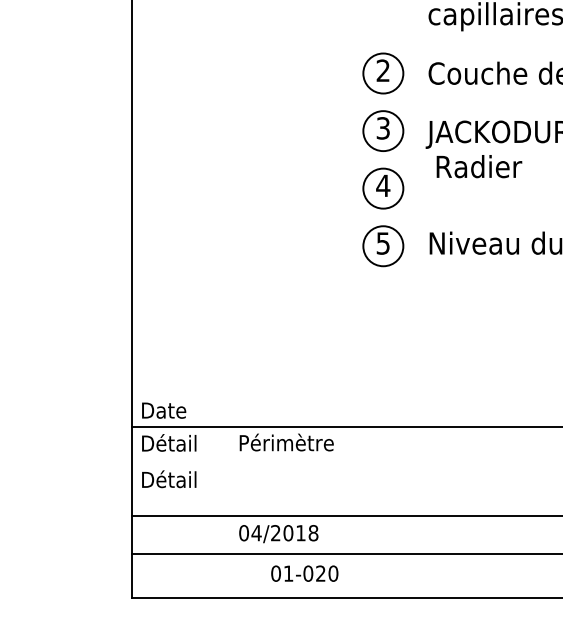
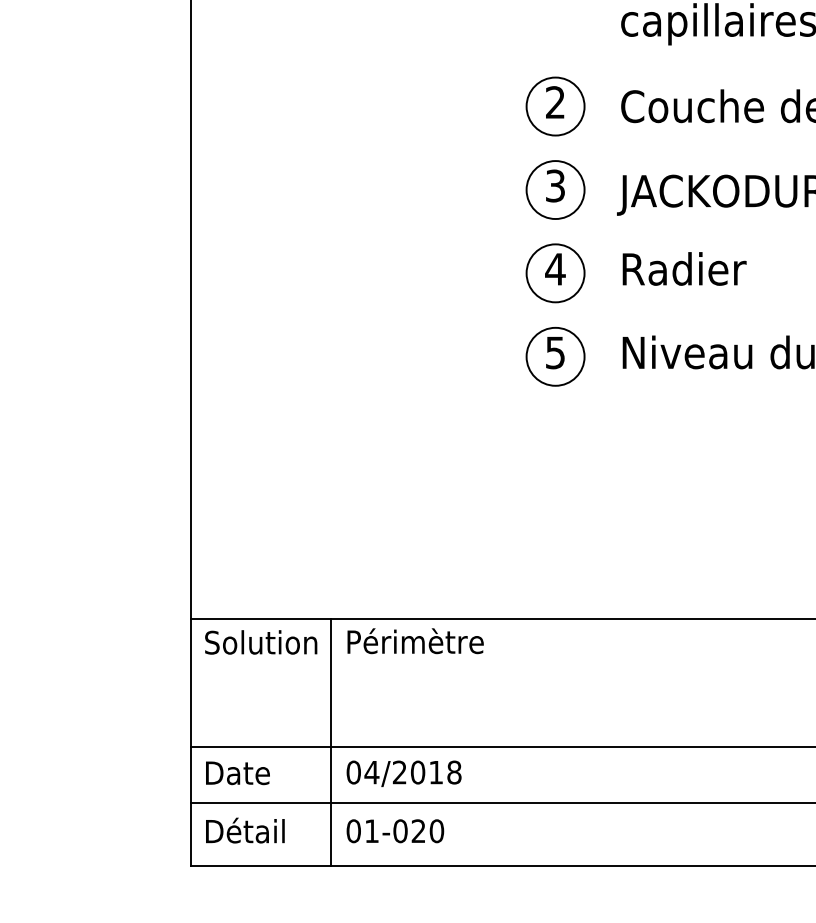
text: (479, 166) -> (684, 268), moved
text: (164, 410) -> (238, 773), moved
text: (179, 442) -> (260, 641), Détail -> Solution
text: (169, 479) -> (245, 830), moved
line: (228, 512) -> (331, 742), added
text: (304, 573) -> (394, 830), moved

